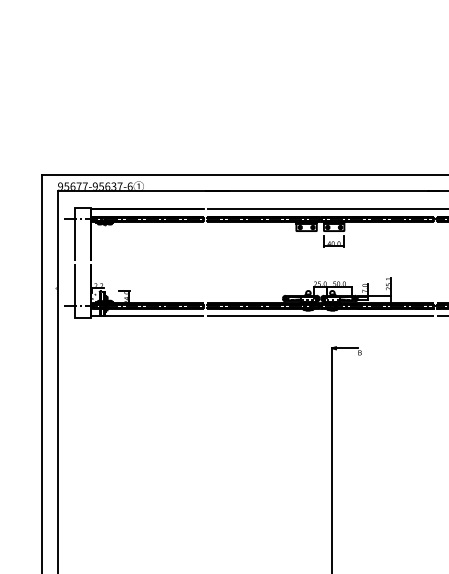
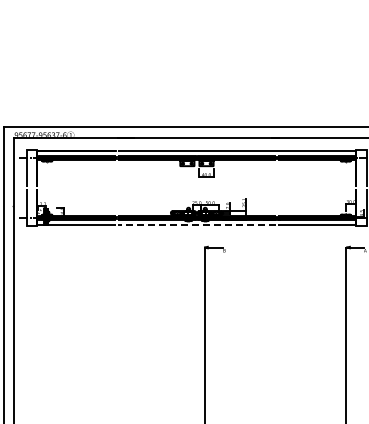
line: (319, 316) -> (196, 225), solid -> dashed

